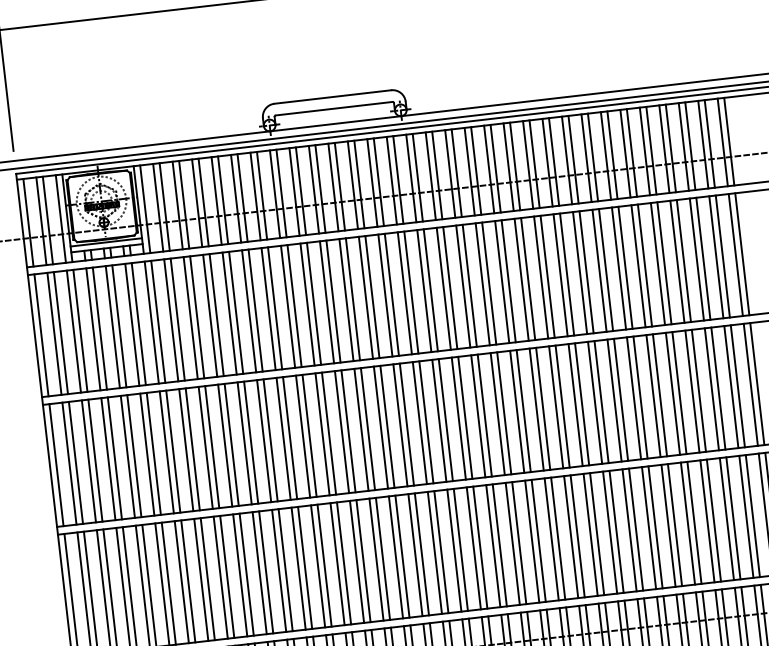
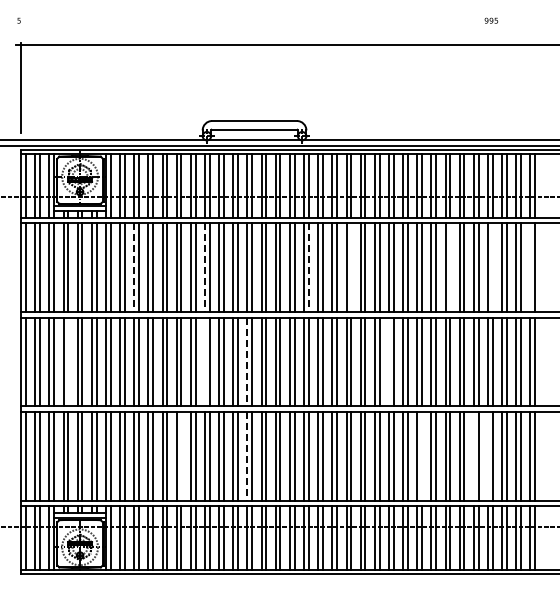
line: (735, 254) -> (530, 267), removed
line: (683, 260) -> (492, 267), removed
line: (625, 267) -> (450, 267), removed
line: (489, 283) -> (351, 267), removed
line: (430, 291) -> (308, 268), solid -> dashed
line: (288, 307) -> (205, 268), solid -> dashed
line: (191, 319) -> (134, 268), solid -> dashed
line: (555, 406) -> (388, 361), removed
line: (361, 430) -> (247, 362), solid -> dashed
line: (303, 435) -> (205, 361), removed
line: (115, 457) -> (68, 361), removed
line: (706, 521) -> (487, 456), removed
line: (687, 523) -> (473, 456), removed
line: (616, 532) -> (421, 456), removed
line: (376, 559) -> (247, 456), solid -> dashed
line: (285, 570) -> (181, 456), removed

